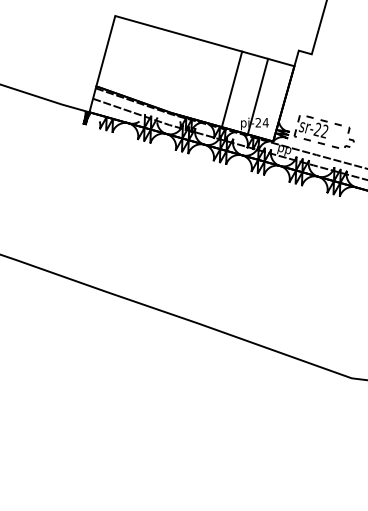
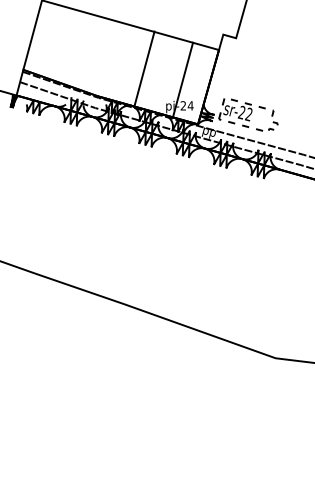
line: (231, 89) -> (144, 69), moved

